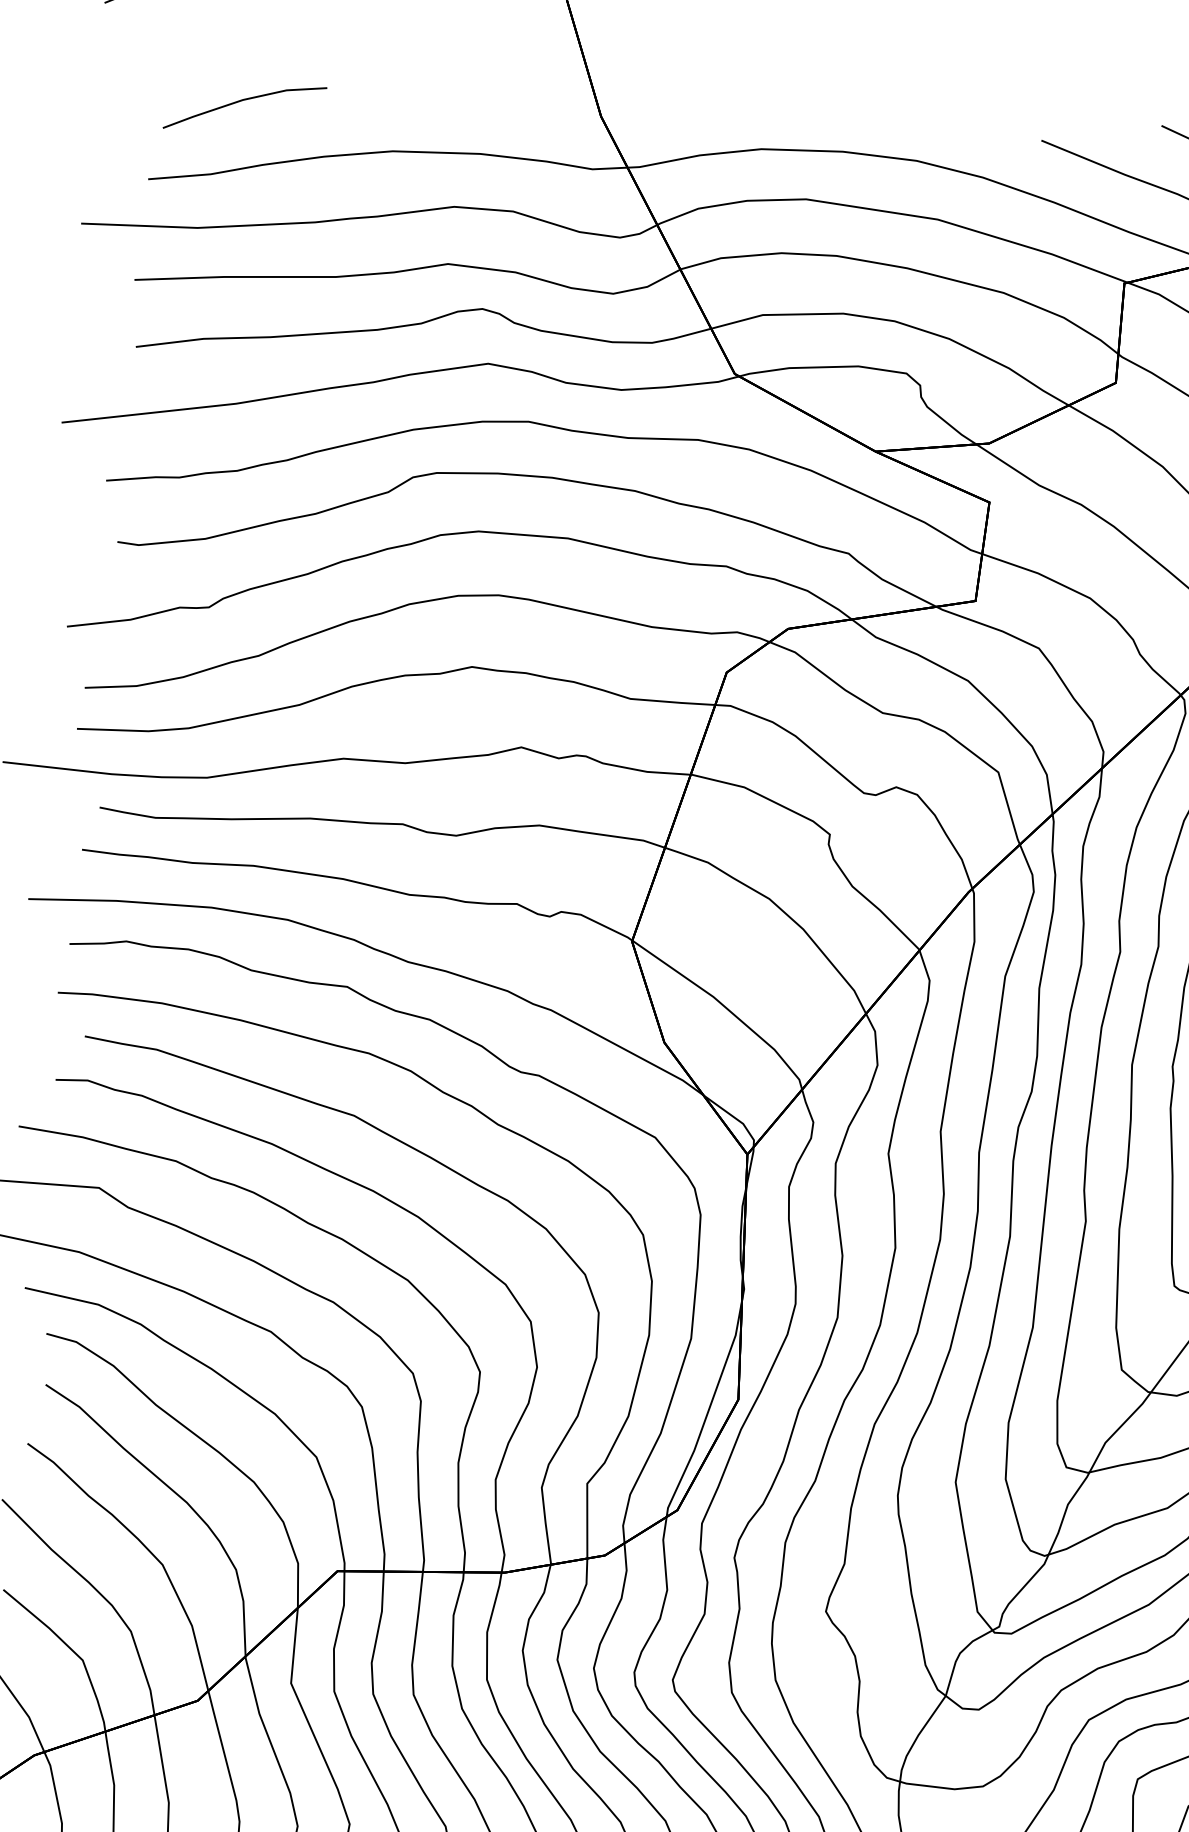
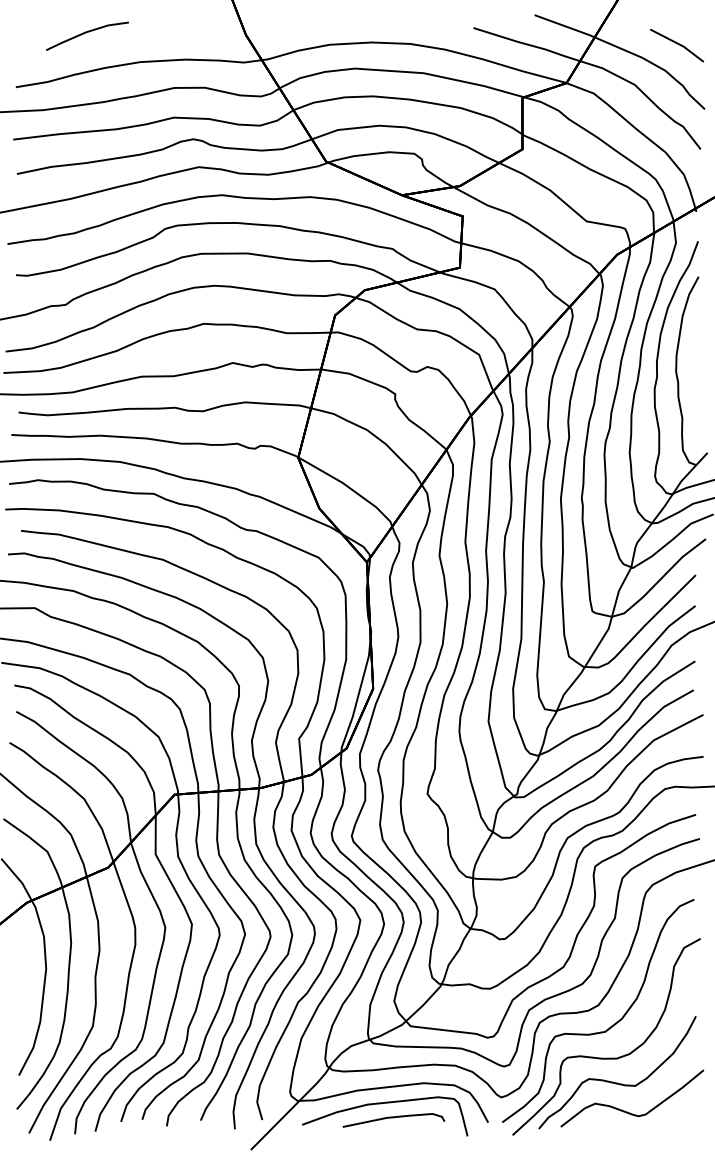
line: (243, 102) -> (86, 33), moved

